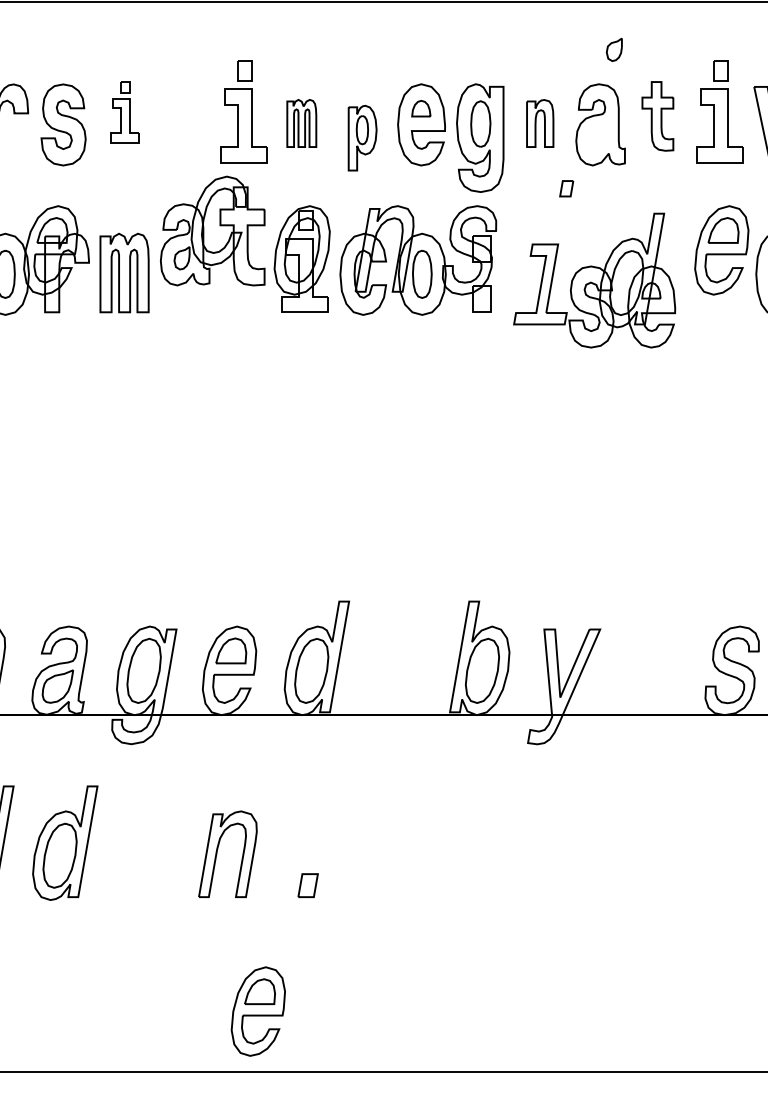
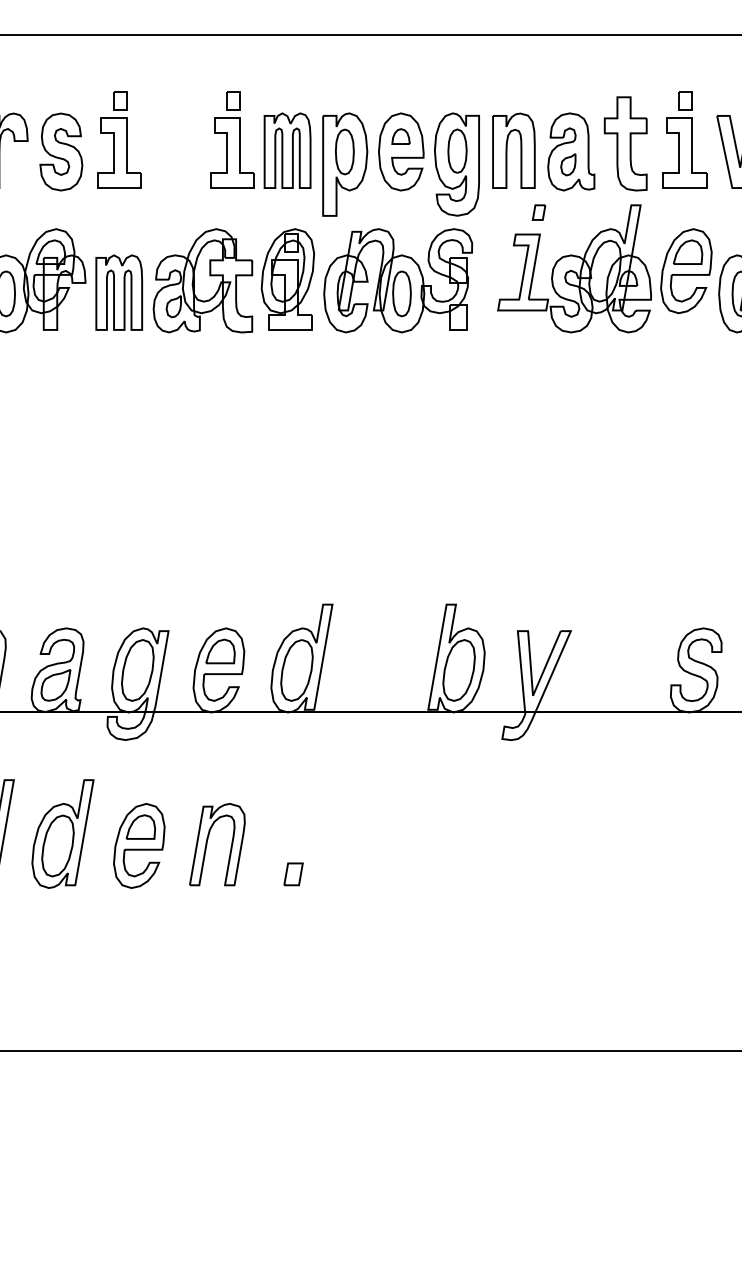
part: (614, 49) -> (568, 164), moved
part: (124, 111) -> (119, 139), size x1.67
part: (657, 115) -> (625, 143), size x1.43
part: (301, 123) -> (287, 150), size x1.67
part: (539, 123) -> (513, 150), size x1.67
part: (362, 138) -> (345, 164), size x1.67
part: (212, 230) -> (202, 280), moved
part: (594, 280) -> (574, 268), moved
part: (258, 1011) -> (139, 845), moved

